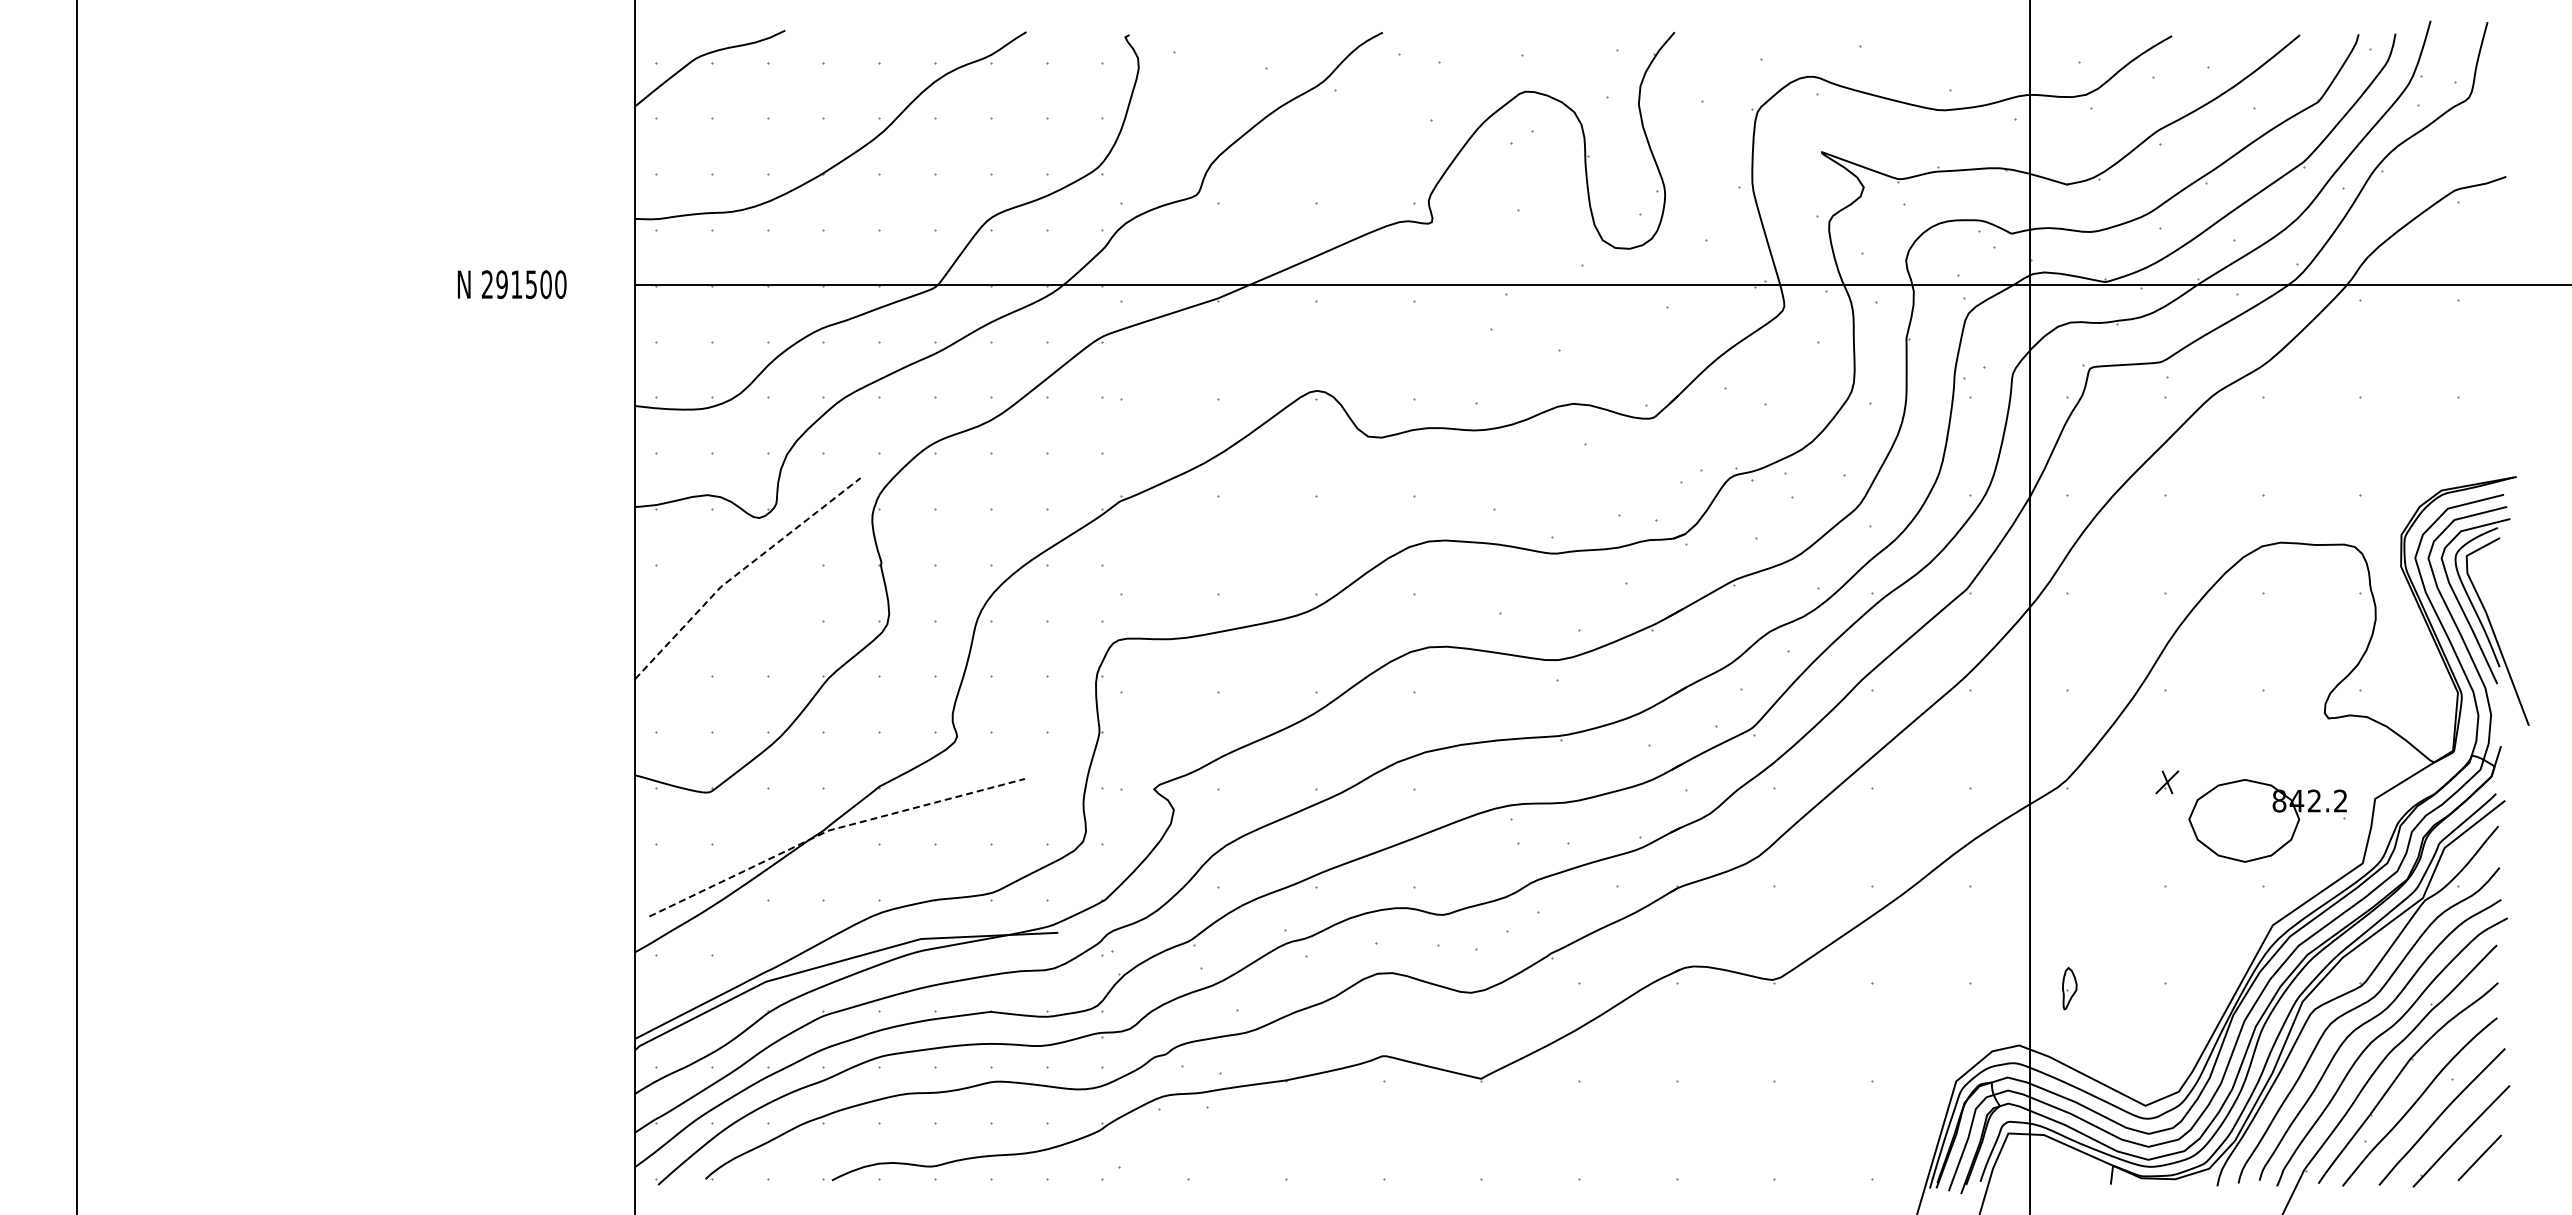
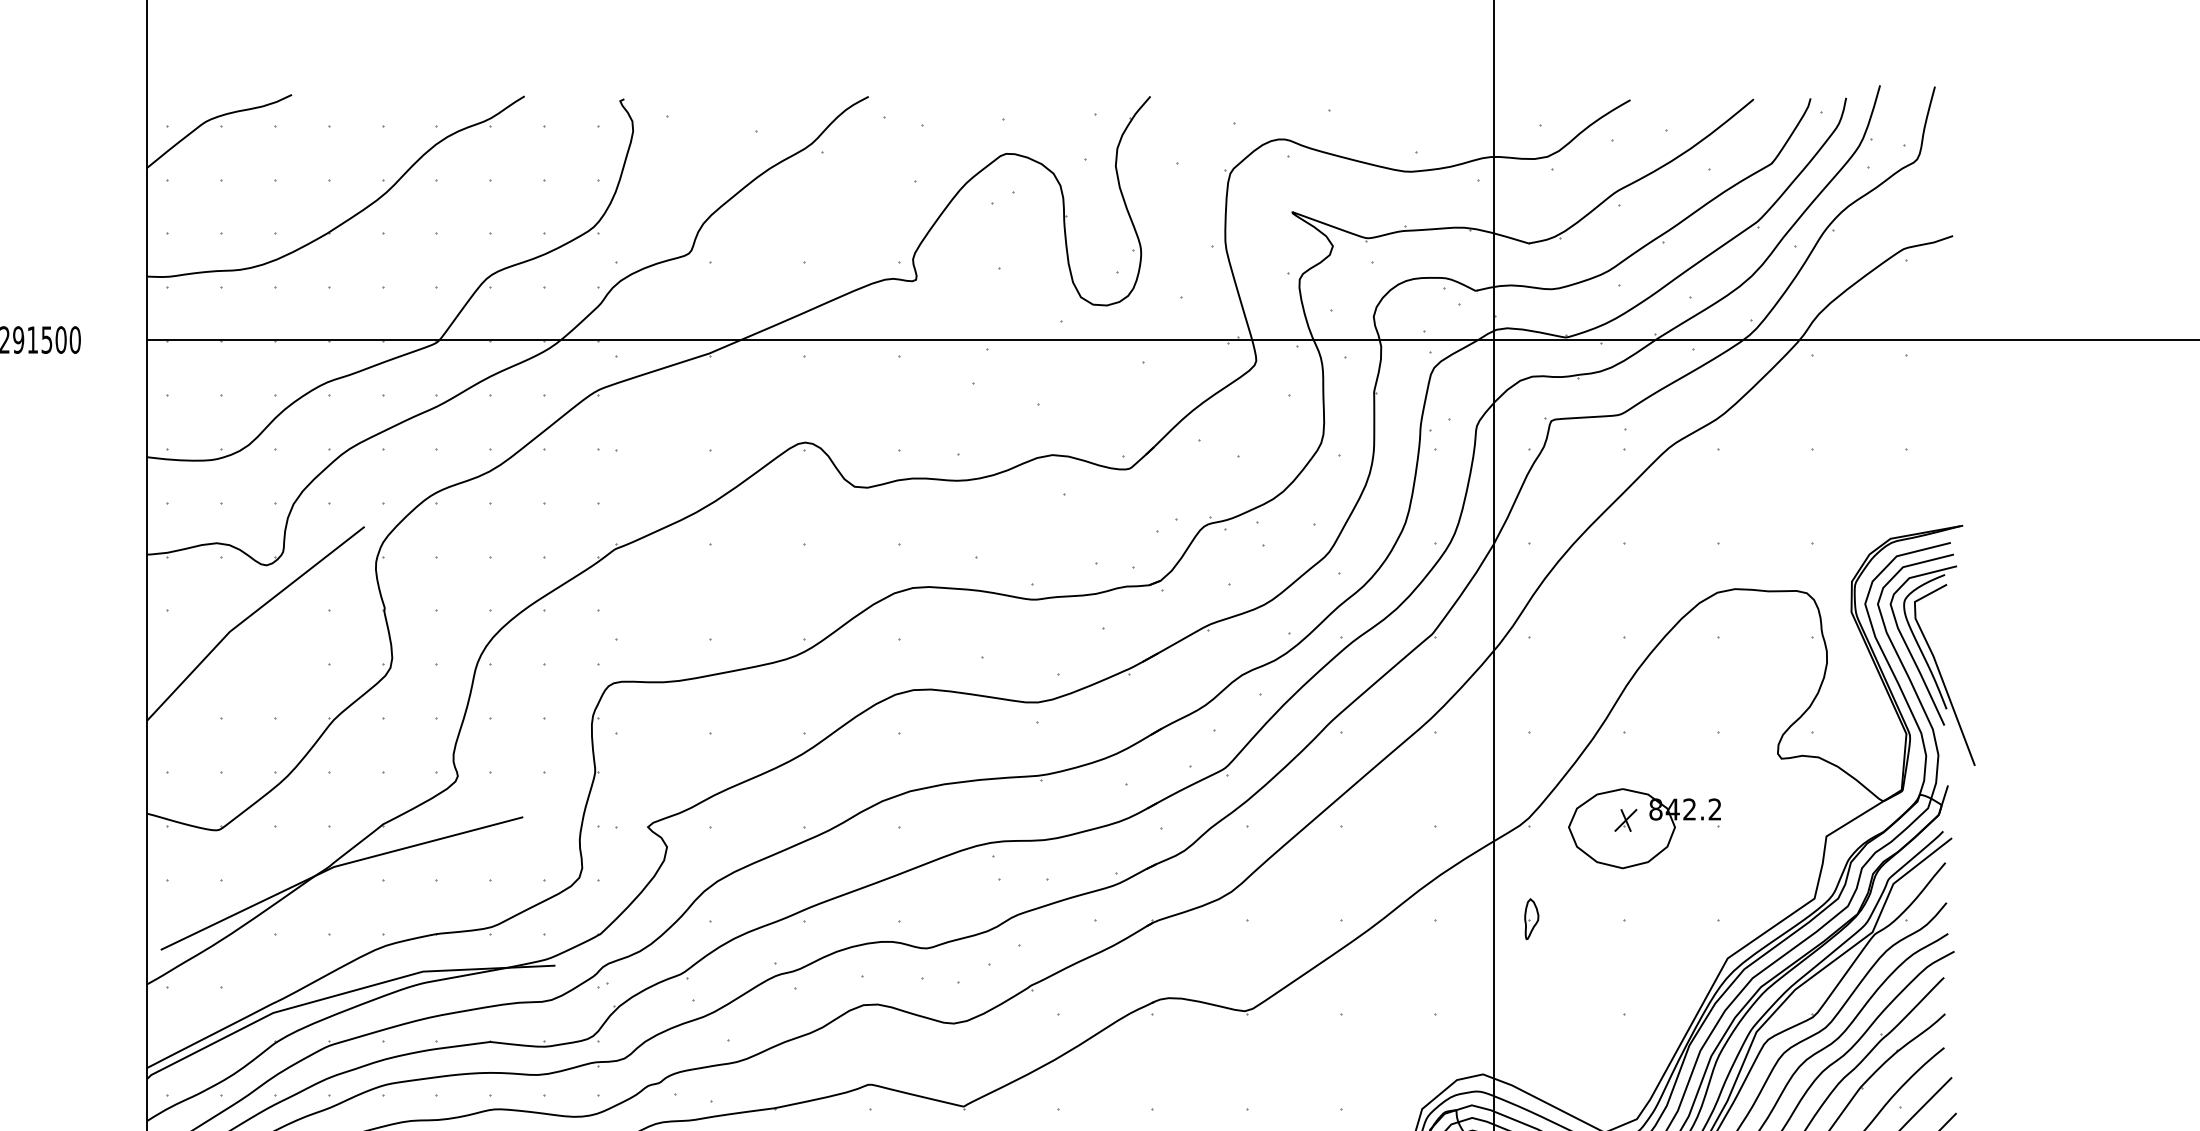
line: (740, 571) -> (248, 616), dashed -> solid
part: (2267, 820) -> (1644, 828), moved
line: (829, 830) -> (334, 866), dashed -> solid
part: (2069, 988) -> (1531, 919), moved

